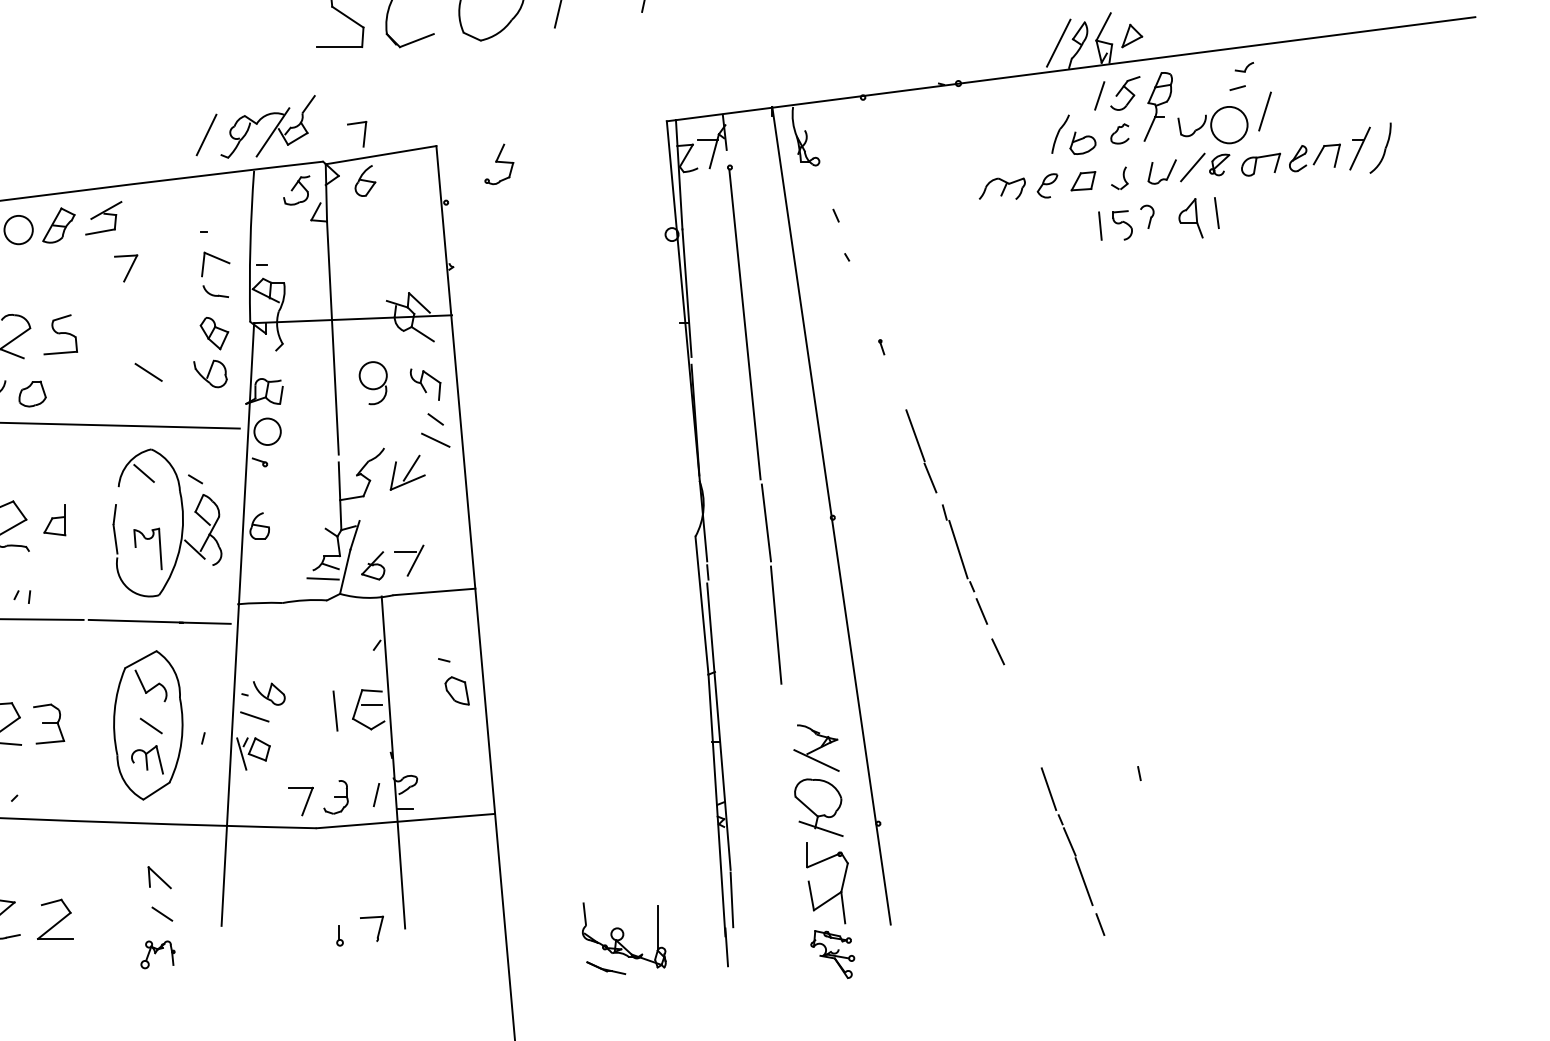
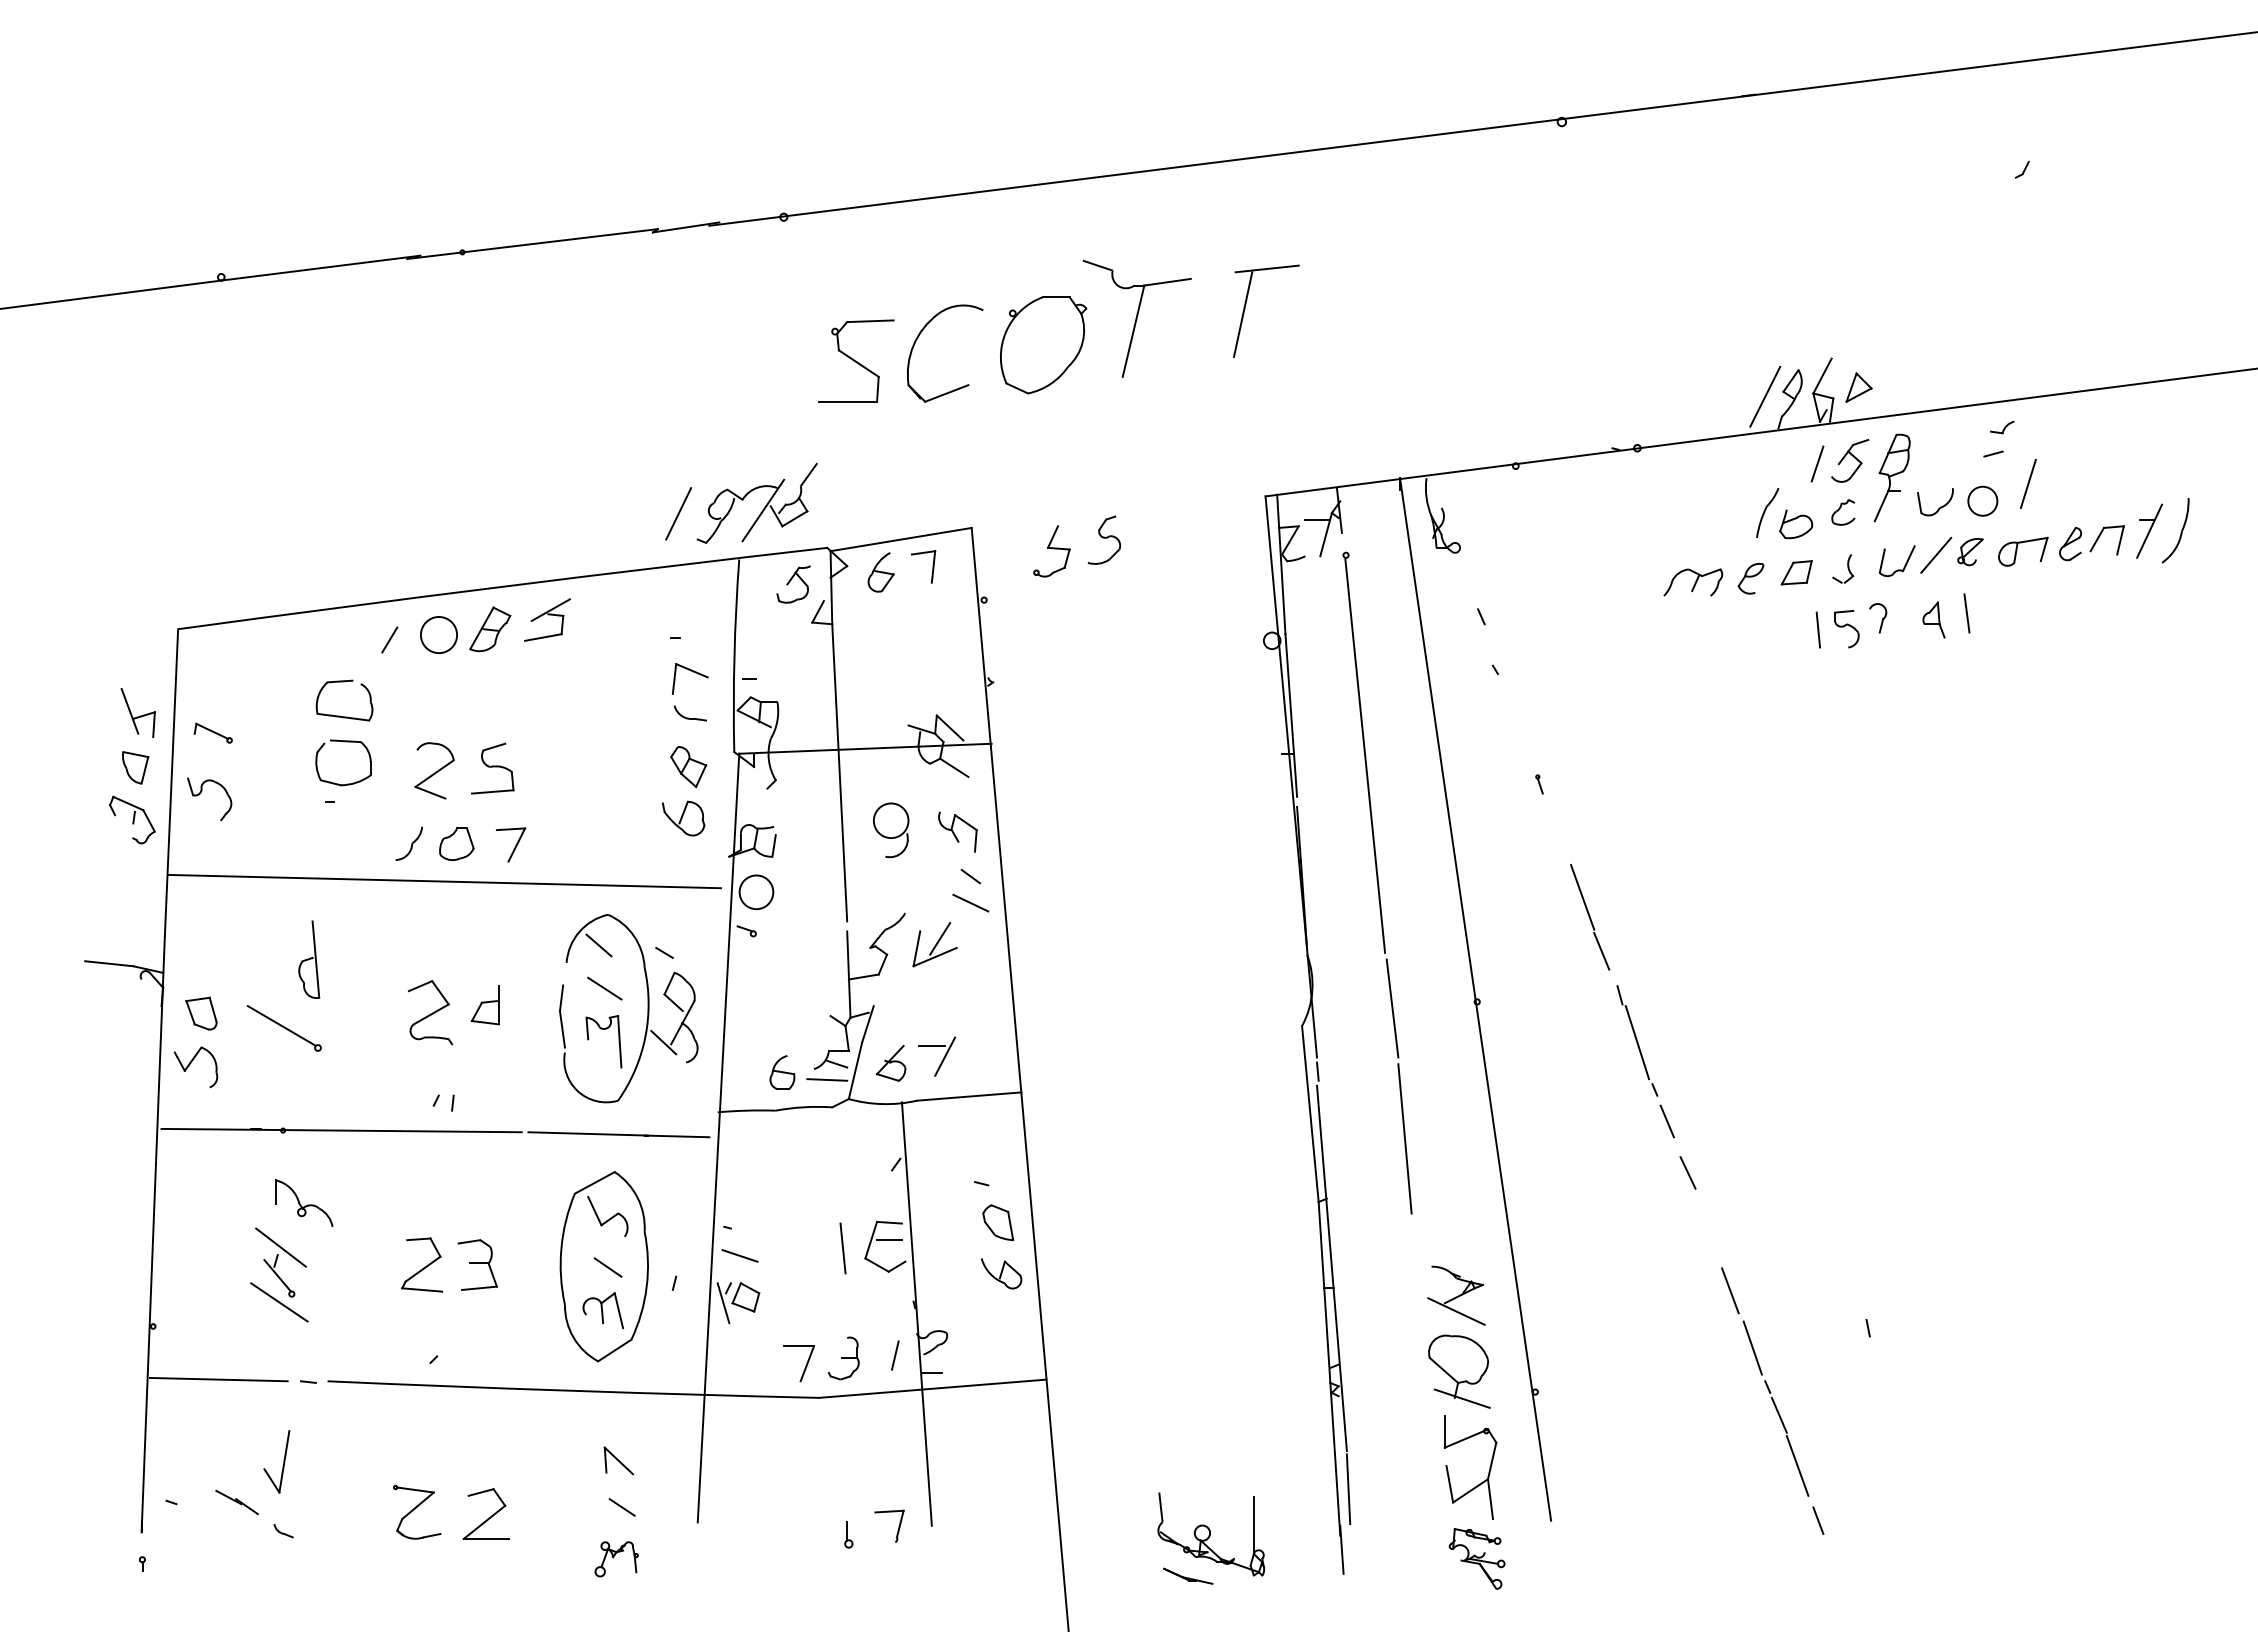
circle: (1229, 124) -> (1982, 500), size x0.62
part: (364, 133) -> (932, 566), moved
part: (540, 155) -> (1104, 539), added
part: (1190, 217) -> (1933, 619), size x0.71
part: (126, 268) -> (511, 844), moved
line: (148, 372) -> (604, 988), moved
part: (259, 526) -> (782, 1072), moved
part: (269, 693) -> (1001, 1273), moved
line: (1031, 744) -> (1730, 1290), added

